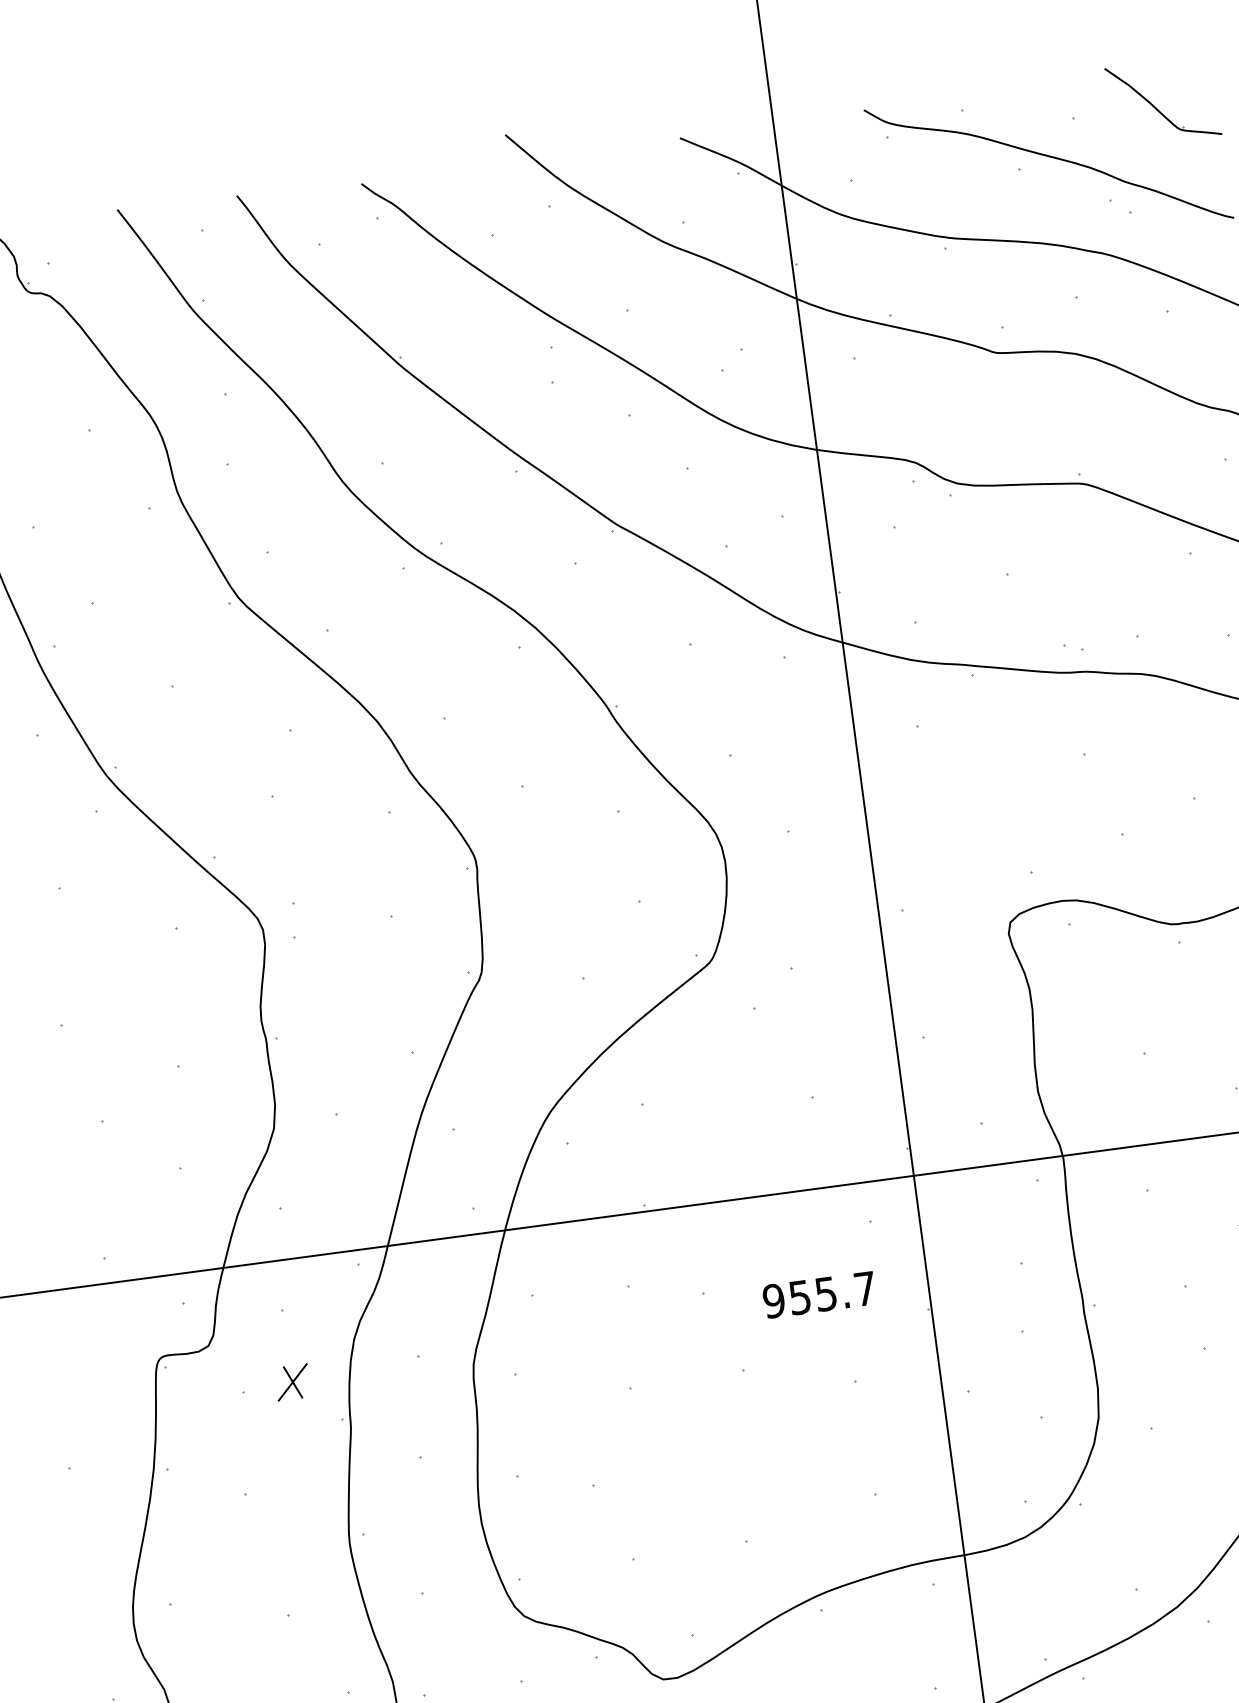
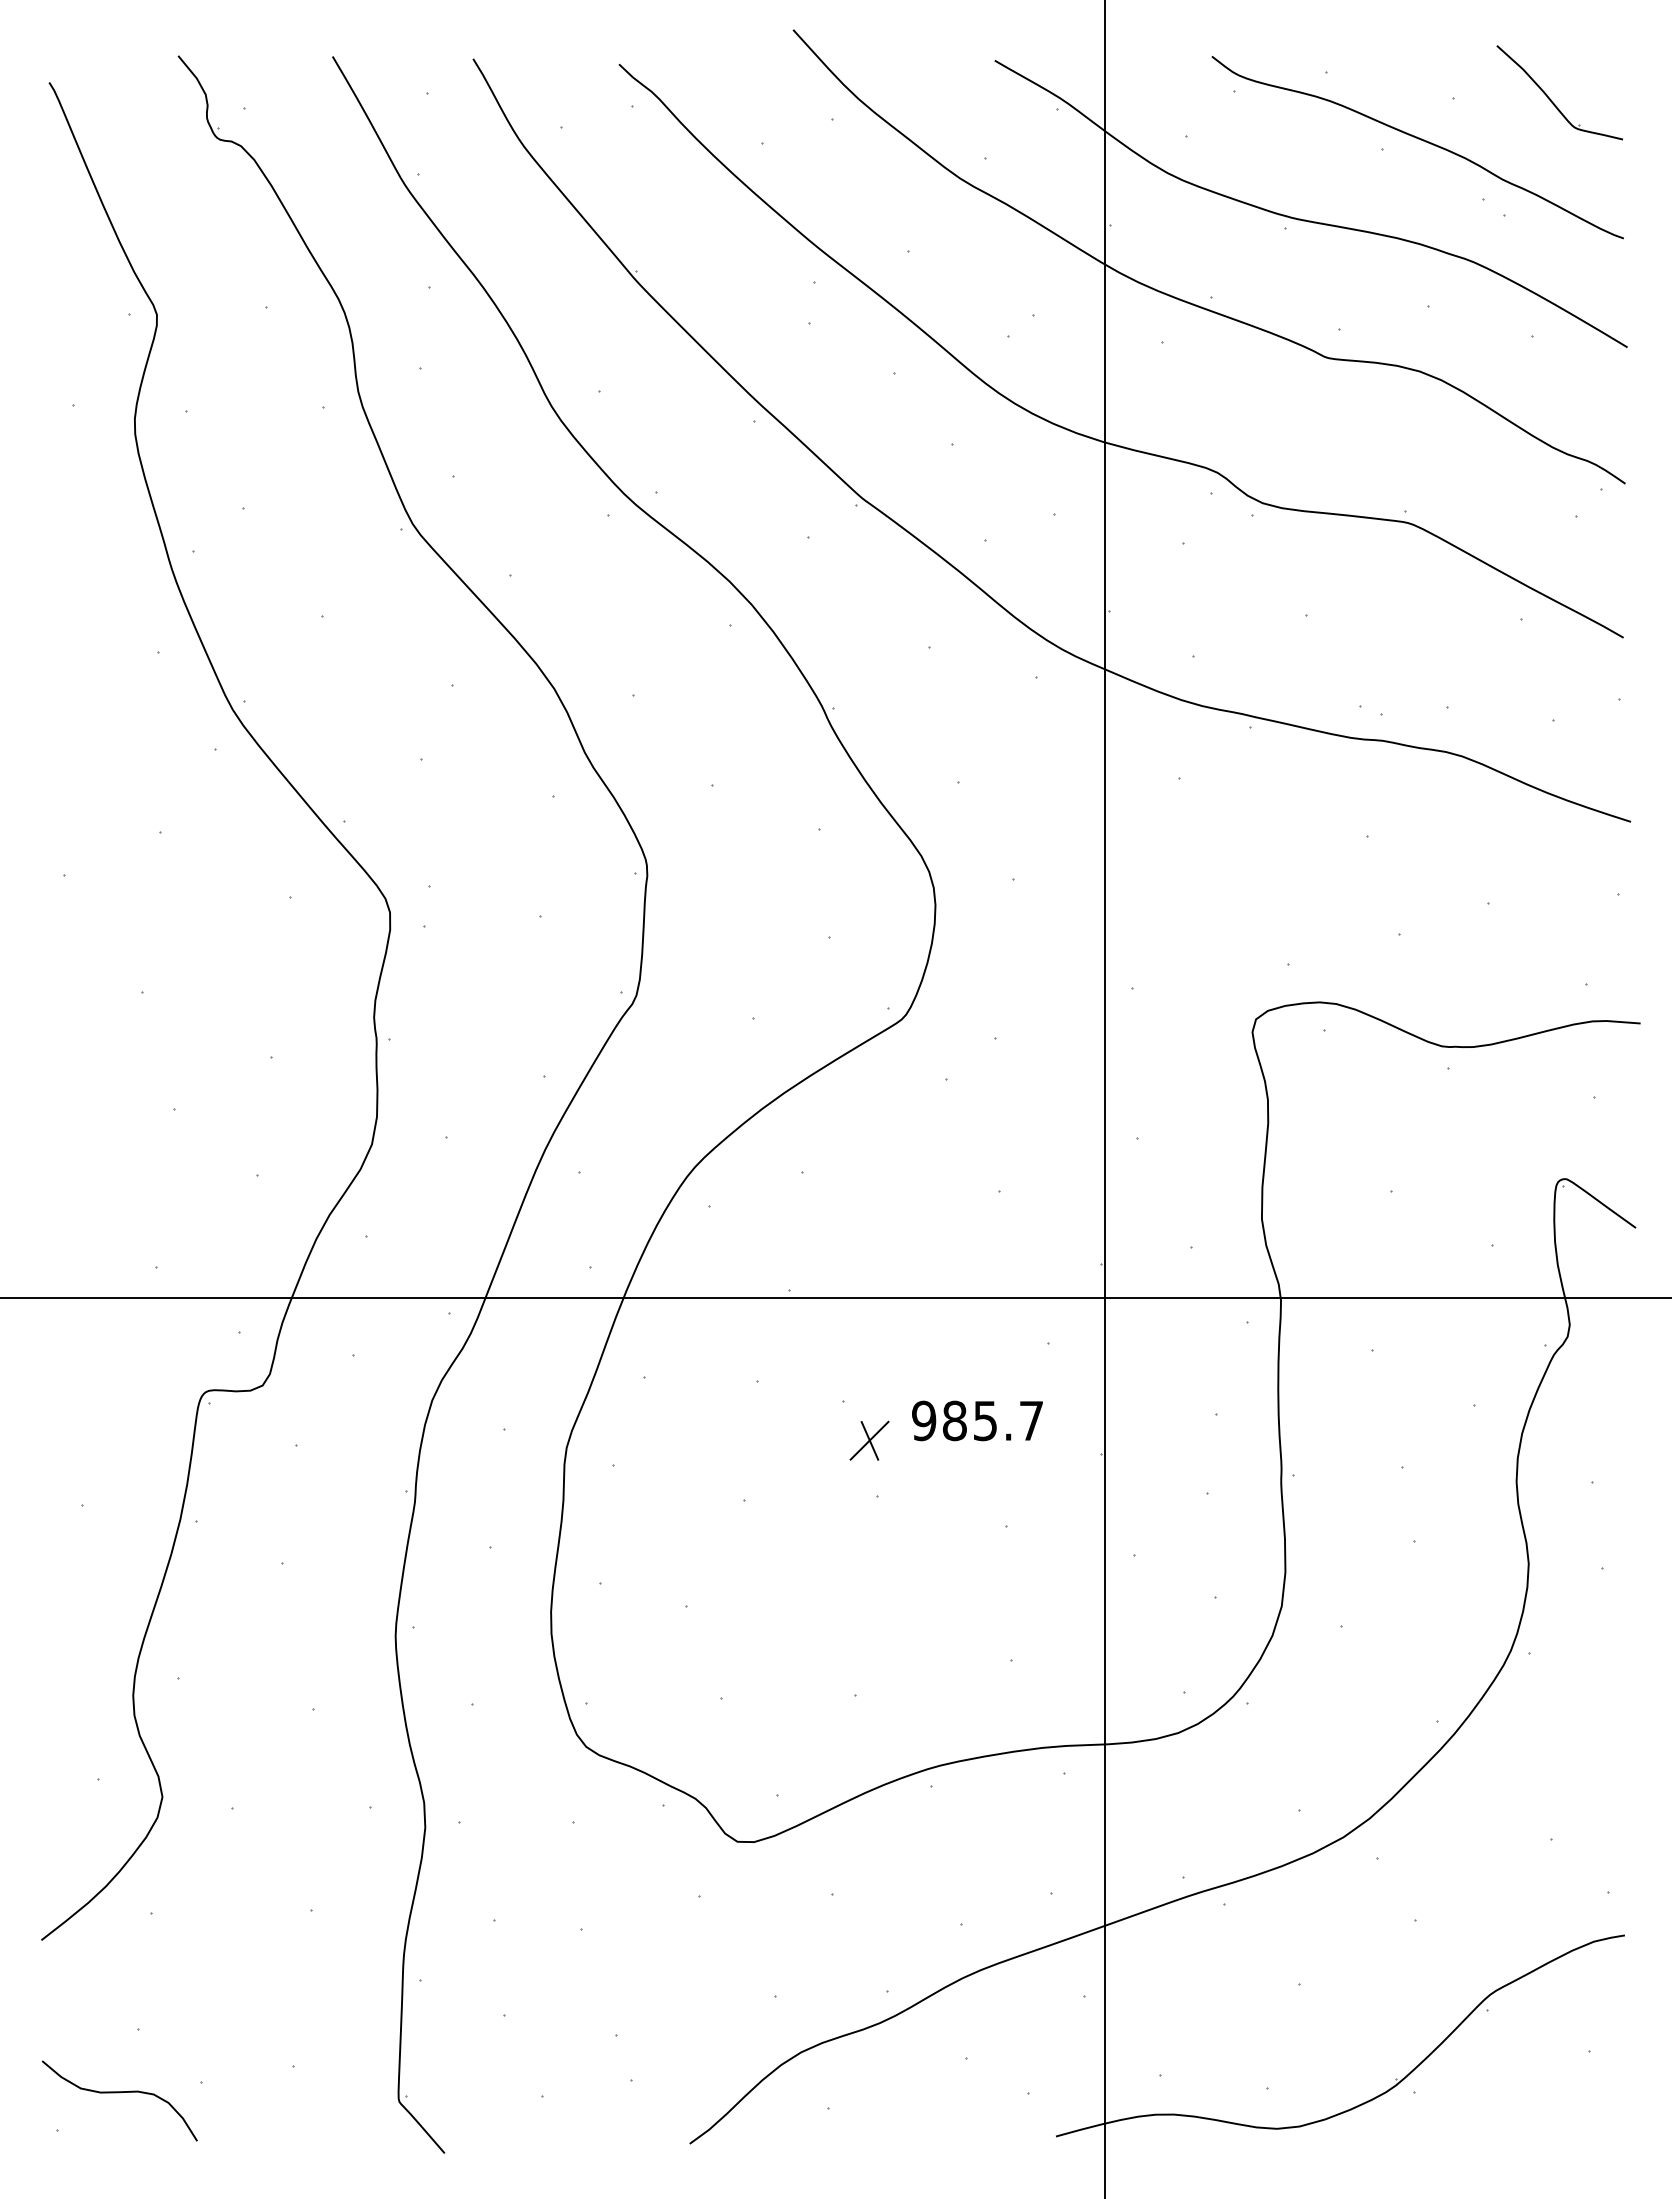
text: (799, 1297) -> (954, 1420), 955.7 -> 985.7
part: (292, 1382) -> (869, 1440), moved

